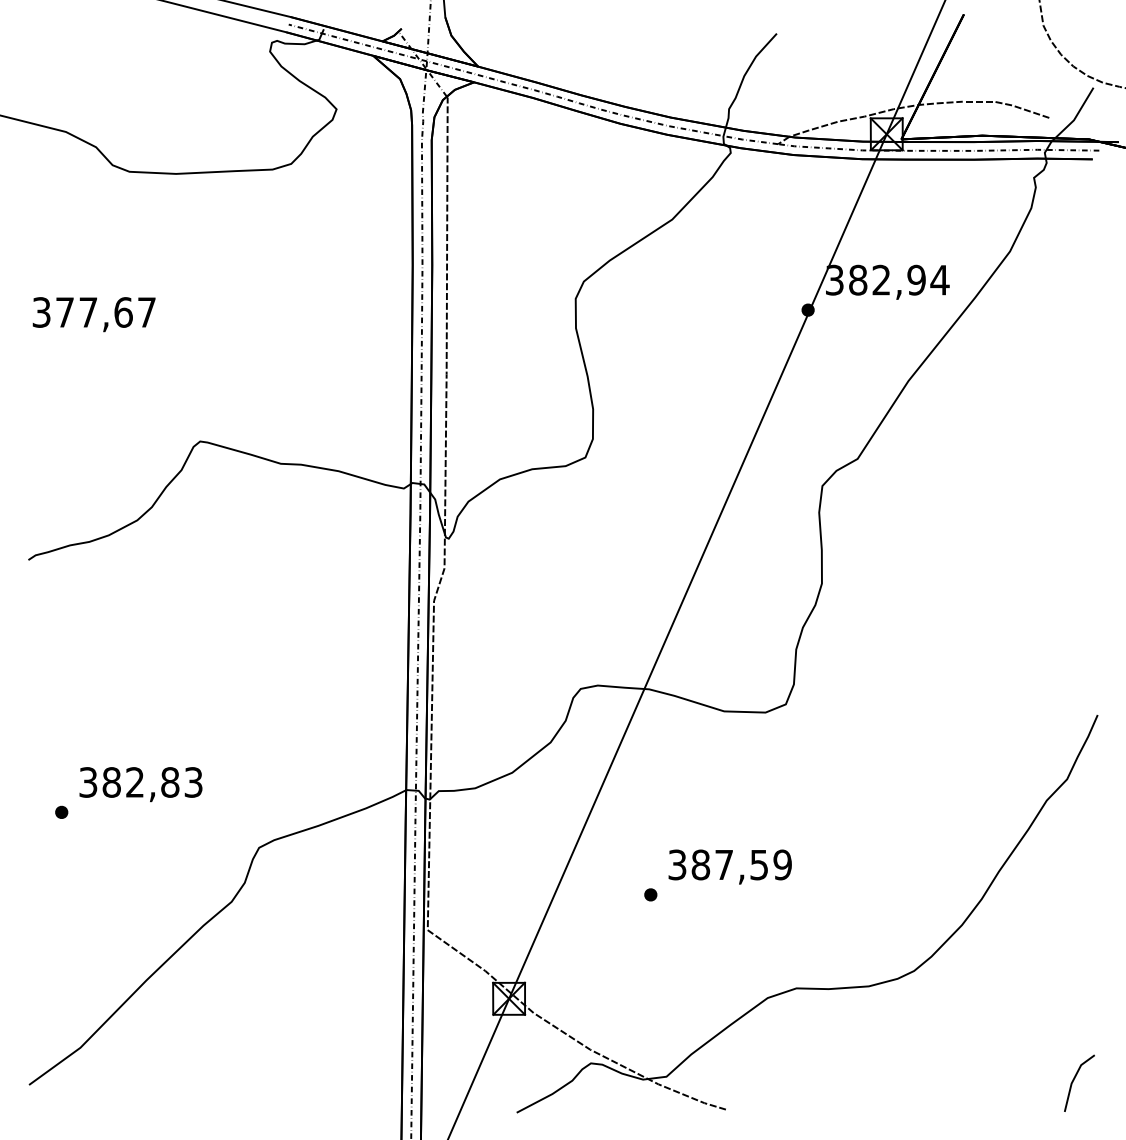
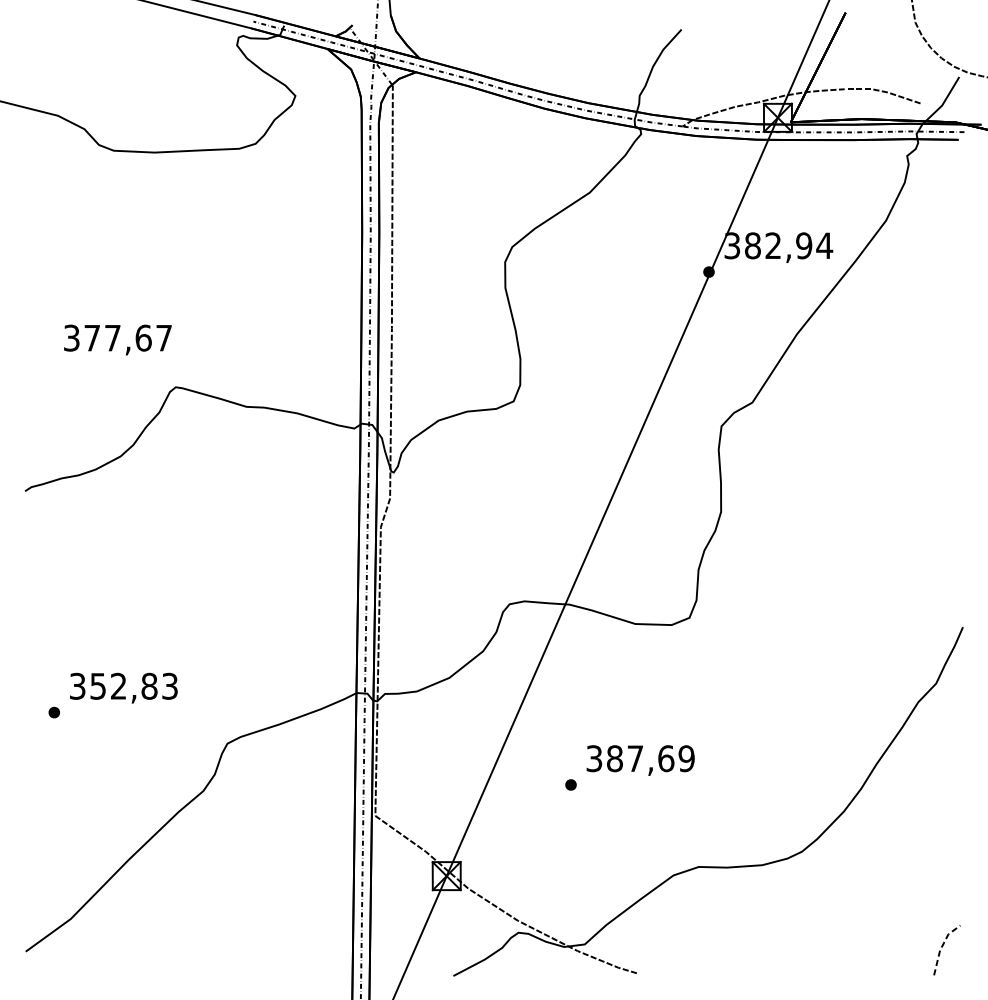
text: (93, 314) -> (117, 339), moved
text: (111, 782) -> (97, 686), 382,83 -> 352,83
text: (759, 864) -> (666, 758), 387,59 -> 387,69
line: (1073, 1080) -> (941, 947), solid -> dashed

